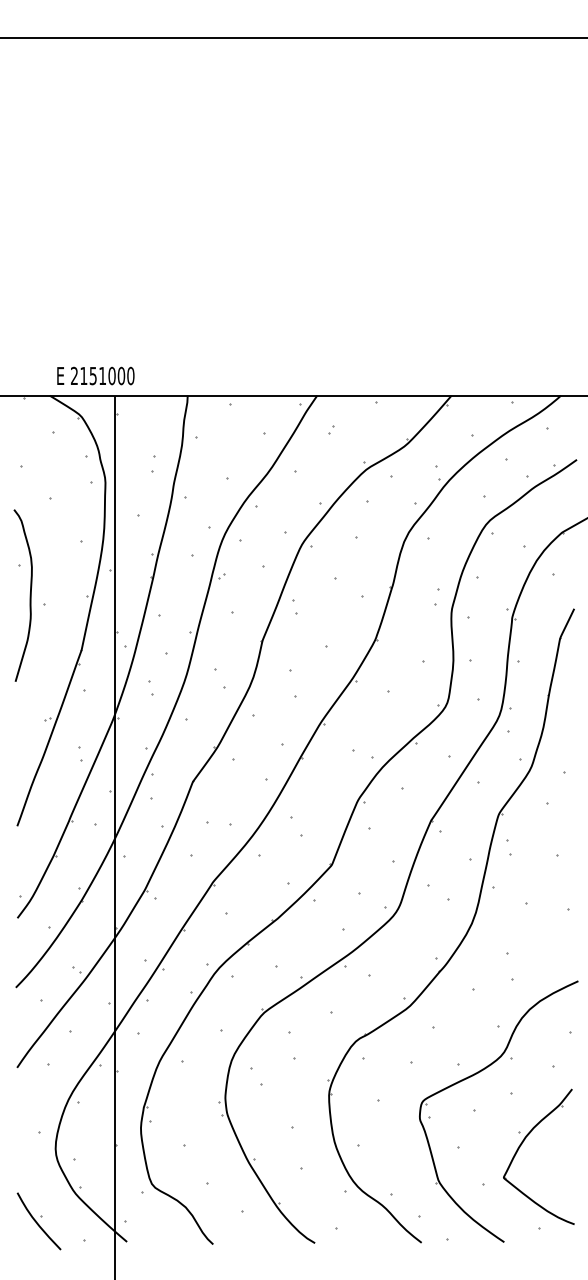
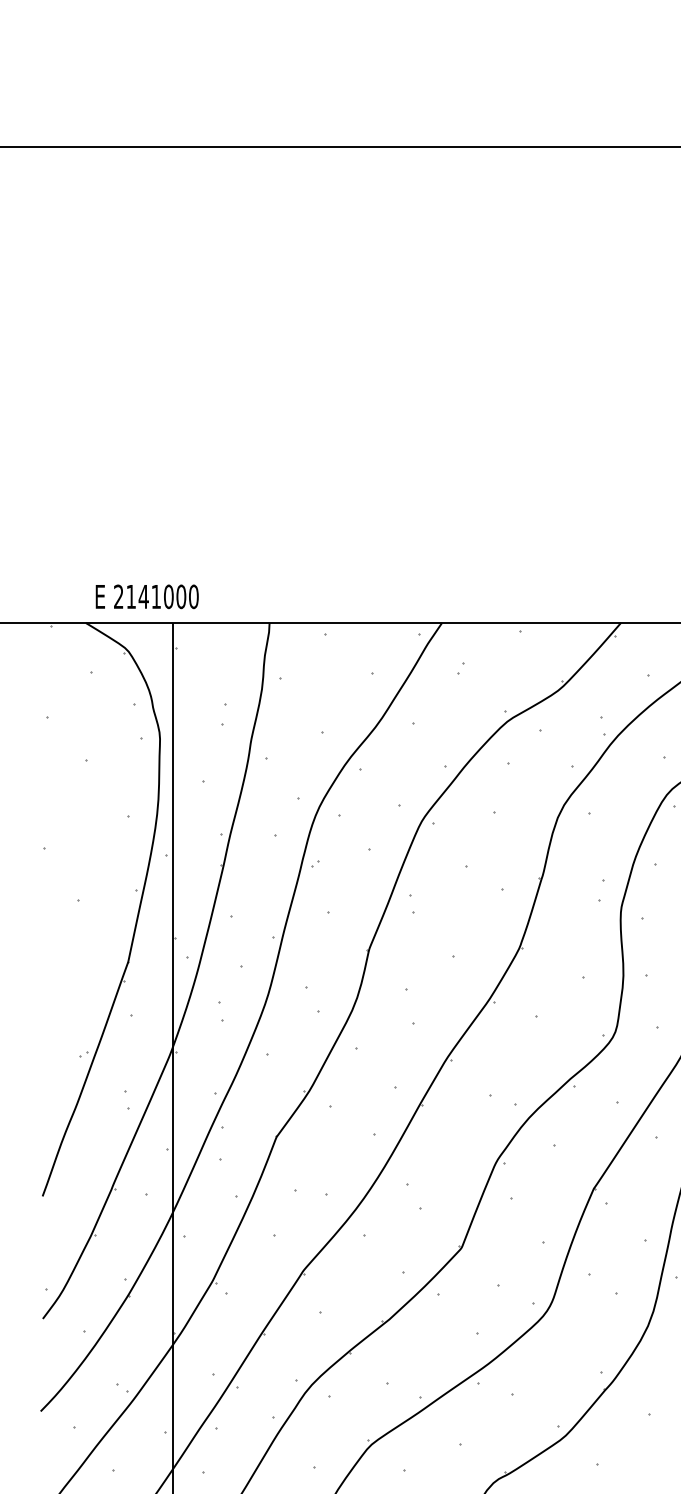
text: (93, 376) -> (144, 597), 2151000 -> 2141000
curve: (29, 595) -> (58, 889), removed

